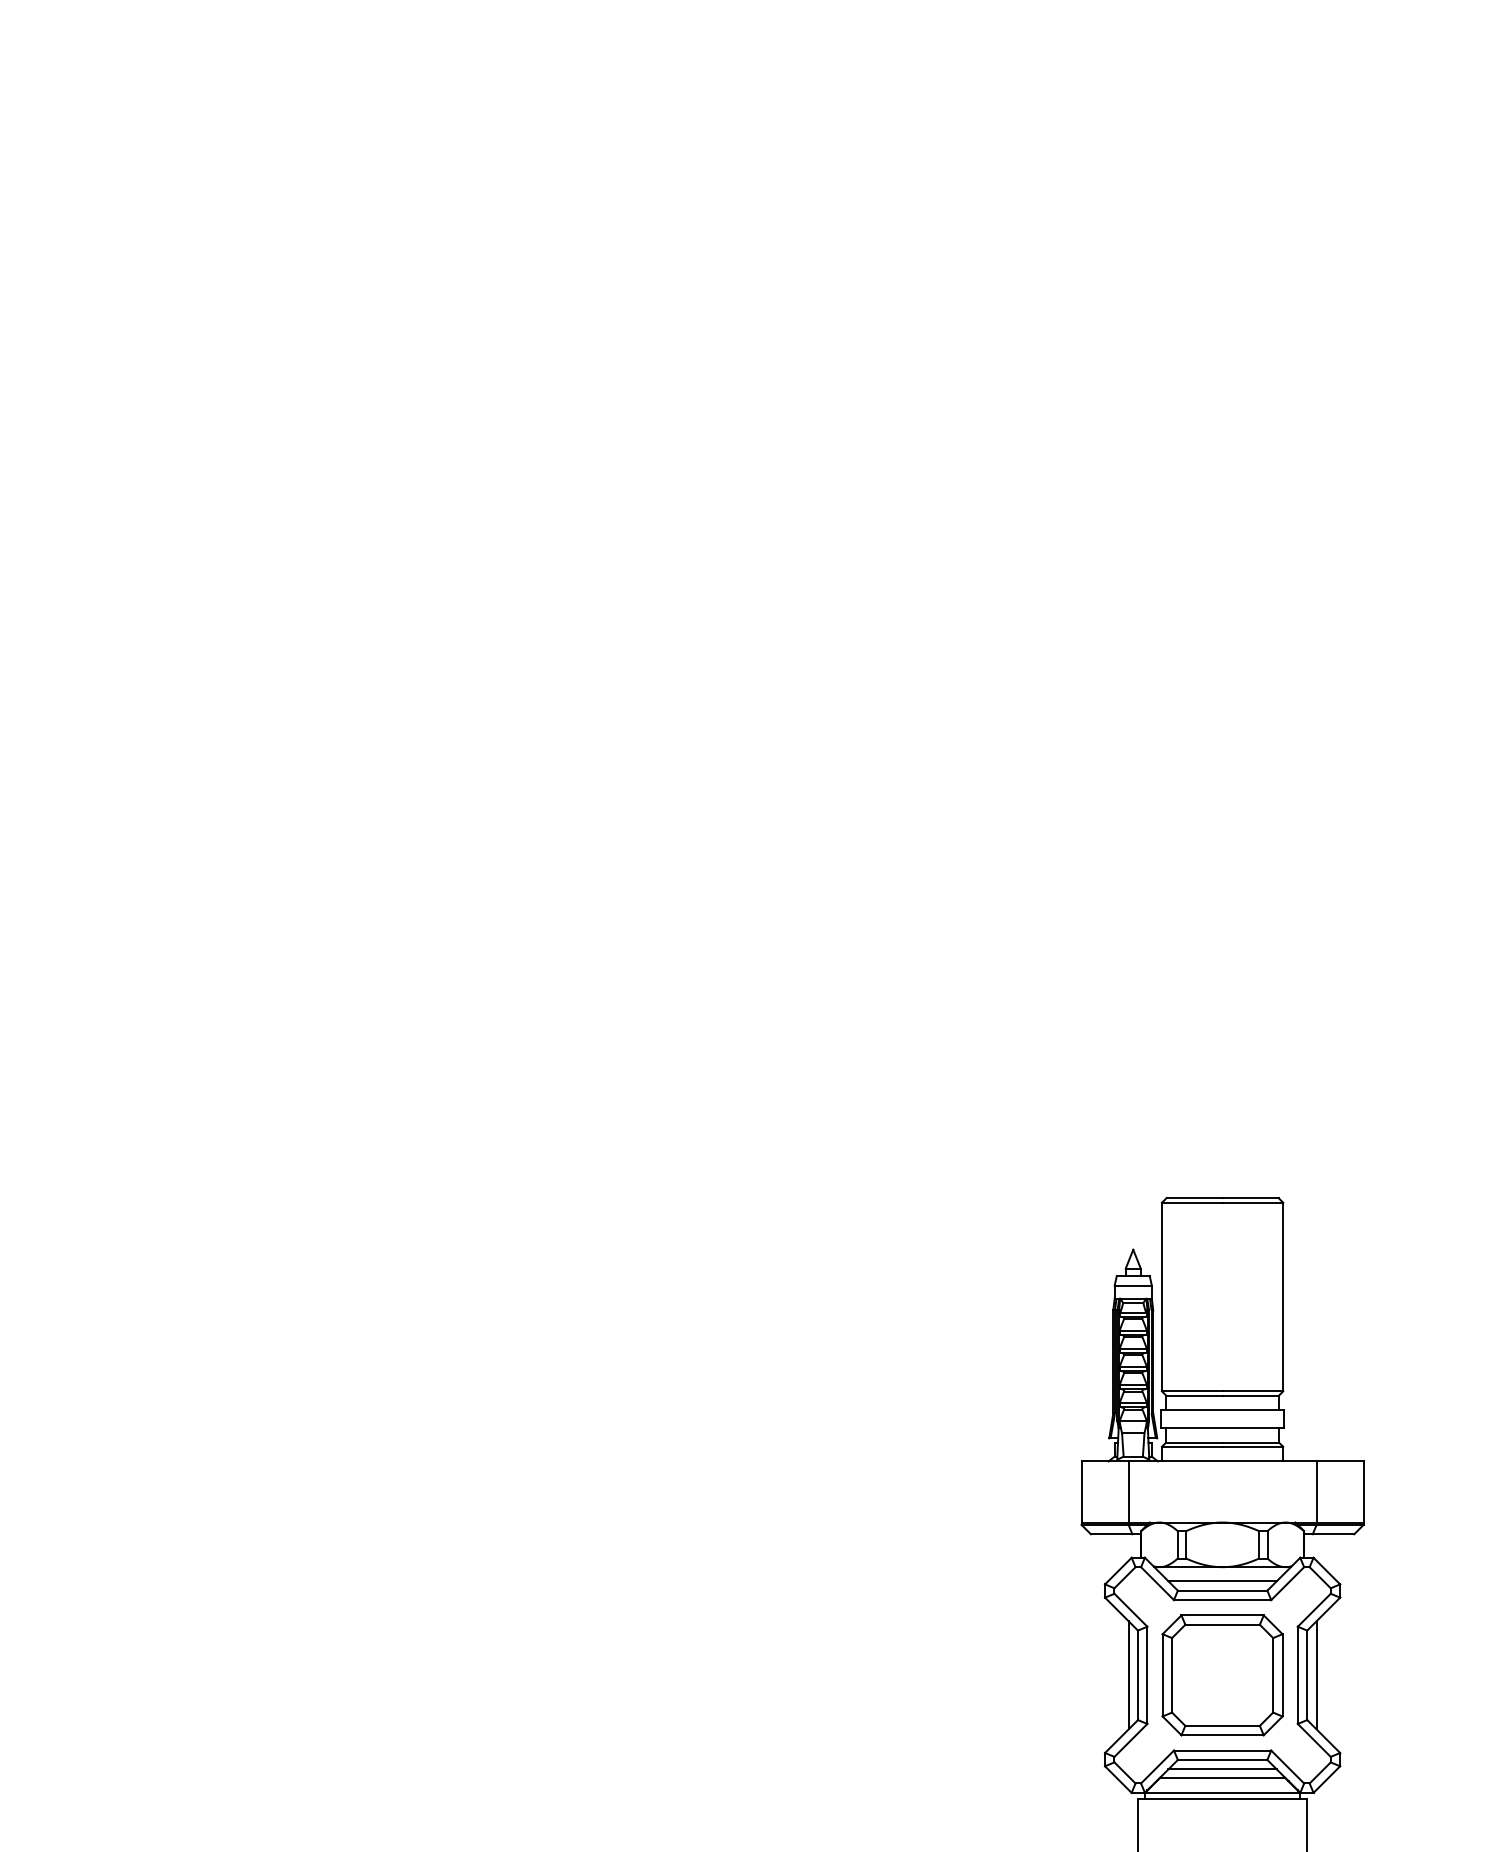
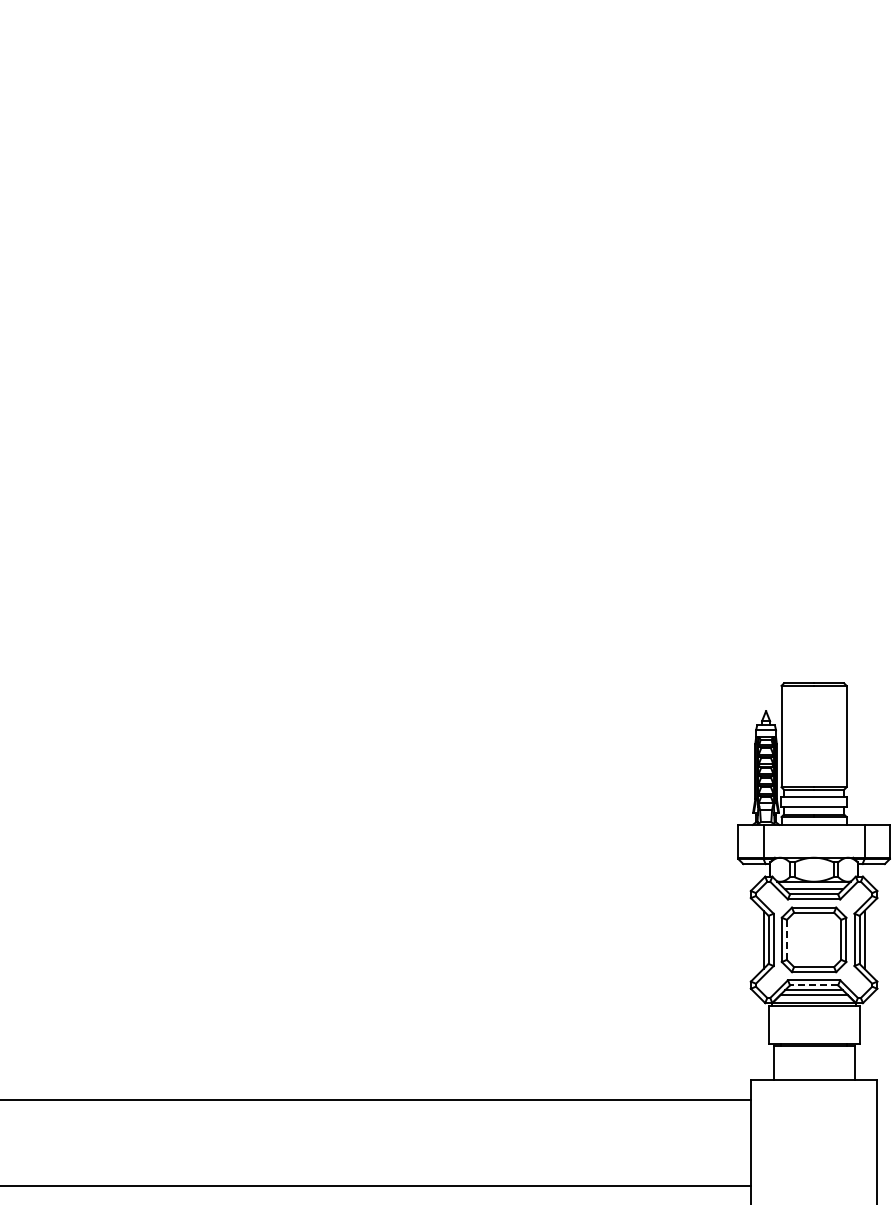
line: (1171, 1676) -> (786, 940), solid -> dashed
line: (1221, 1760) -> (813, 985), solid -> dashed

